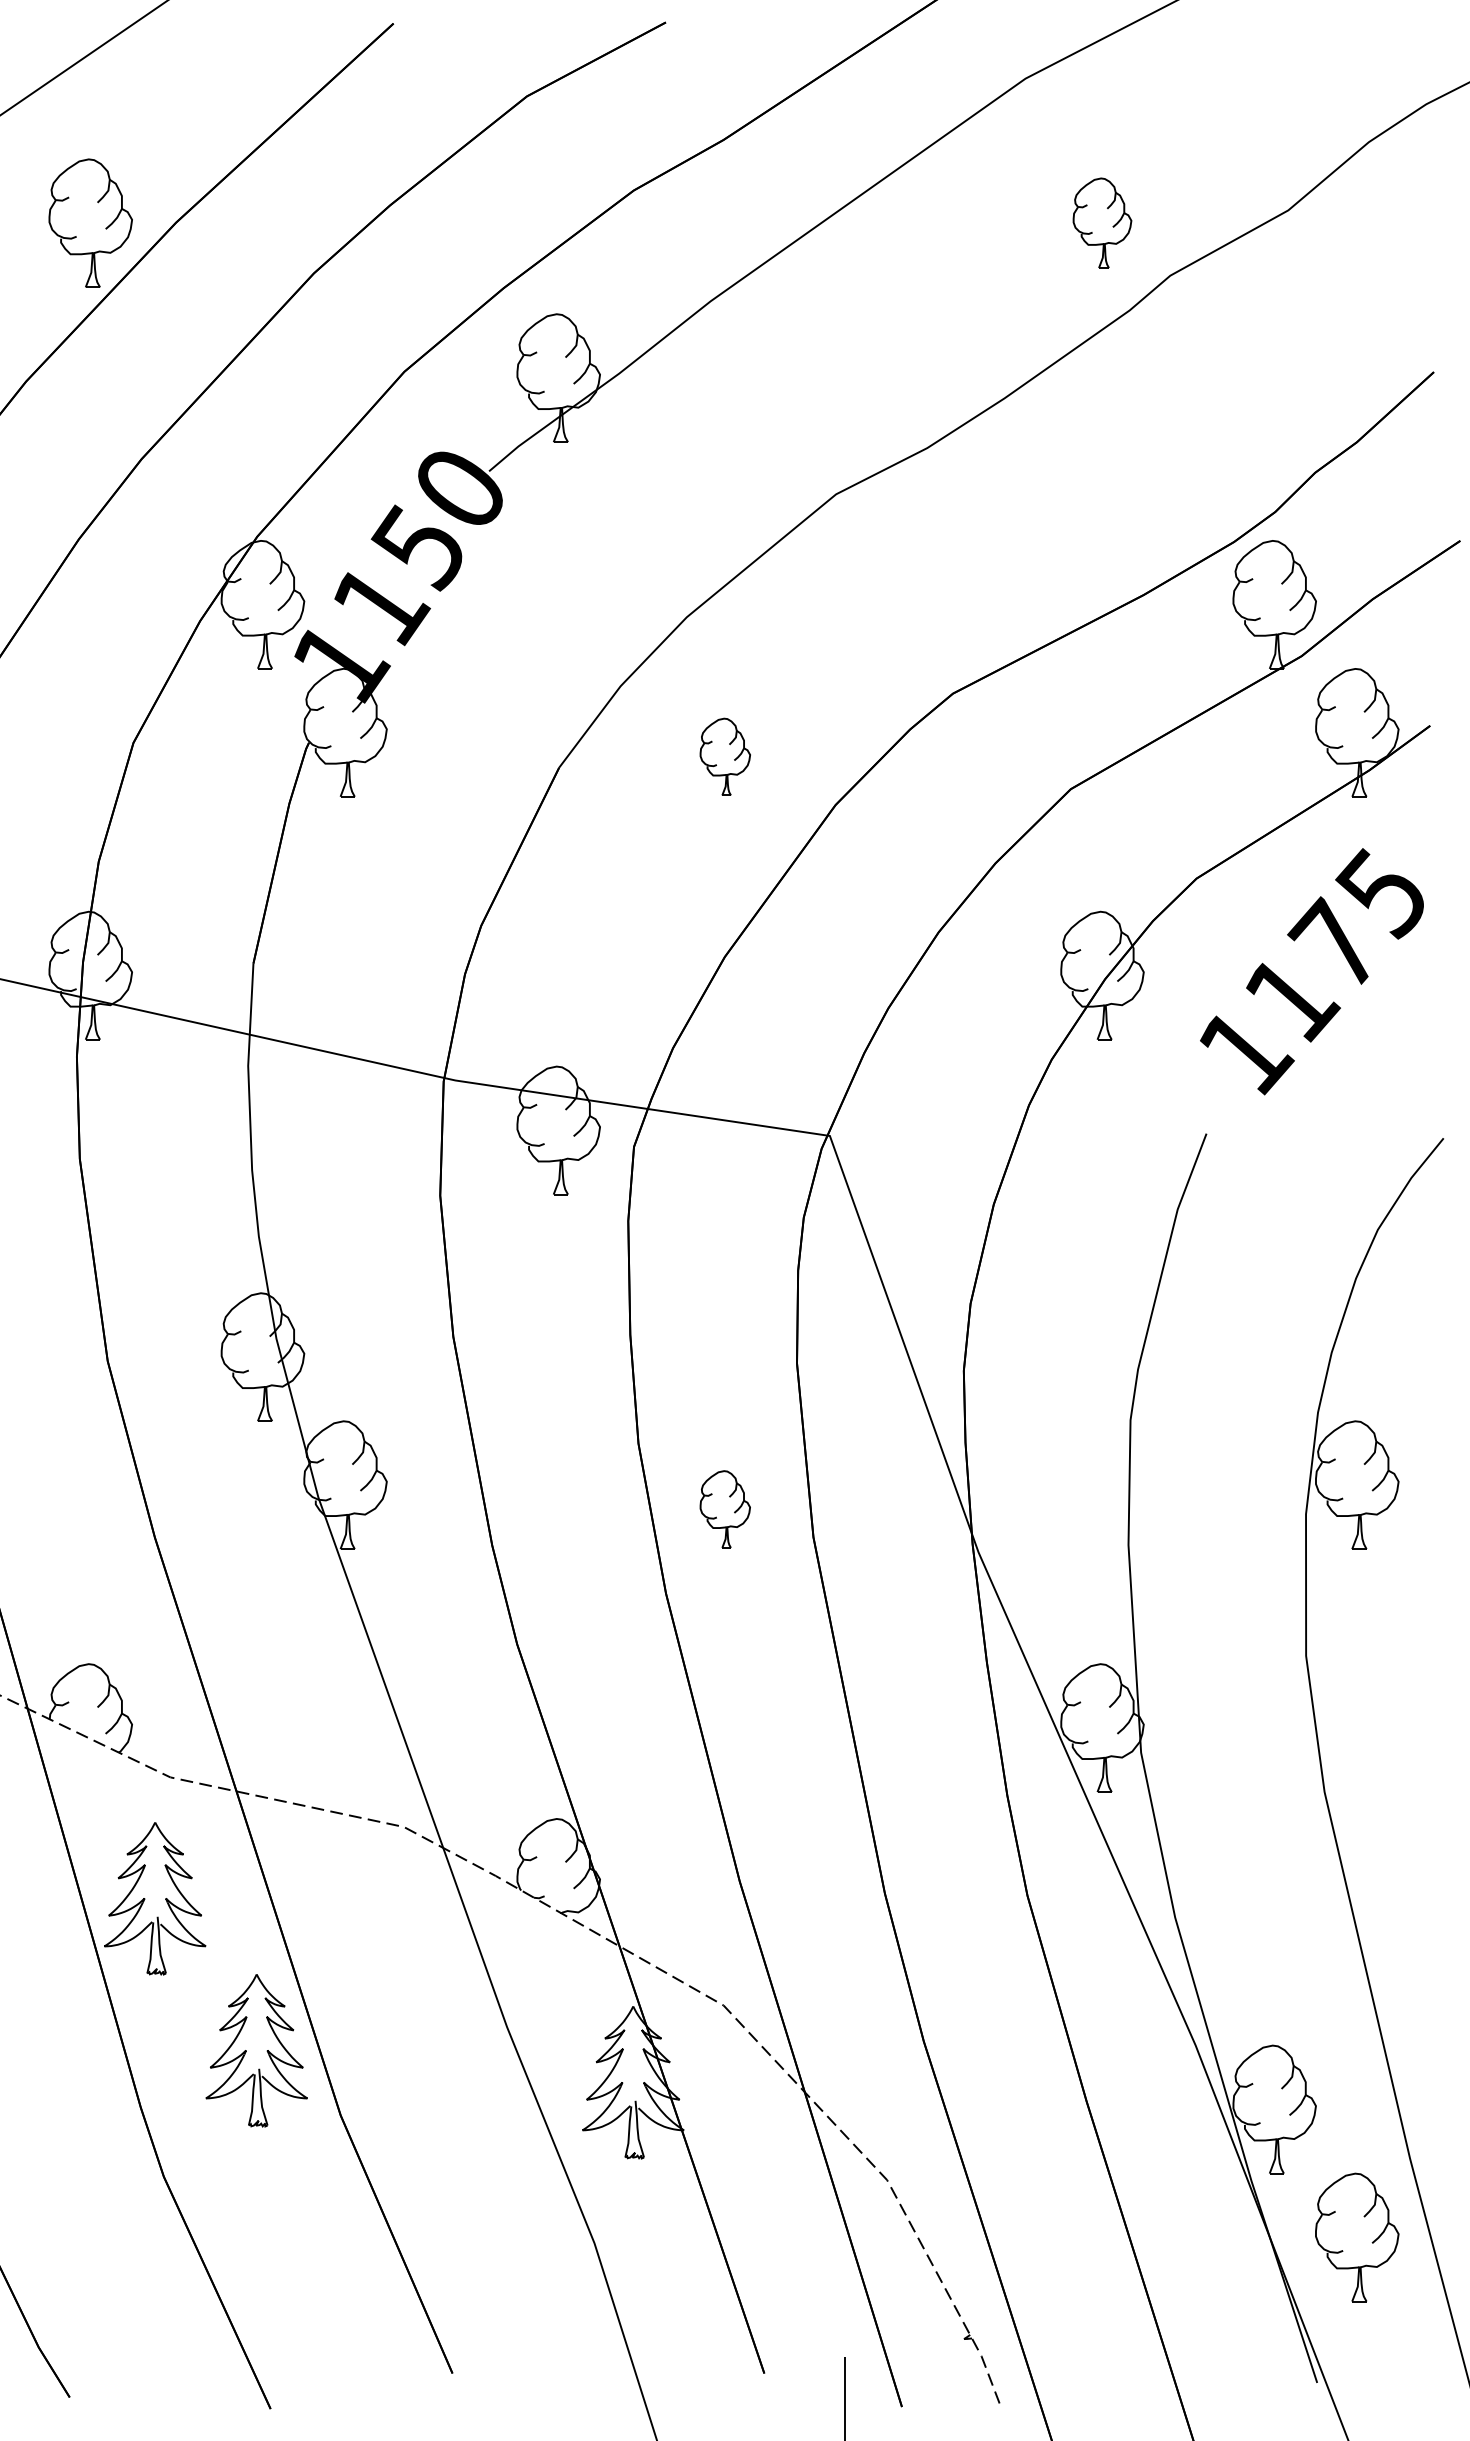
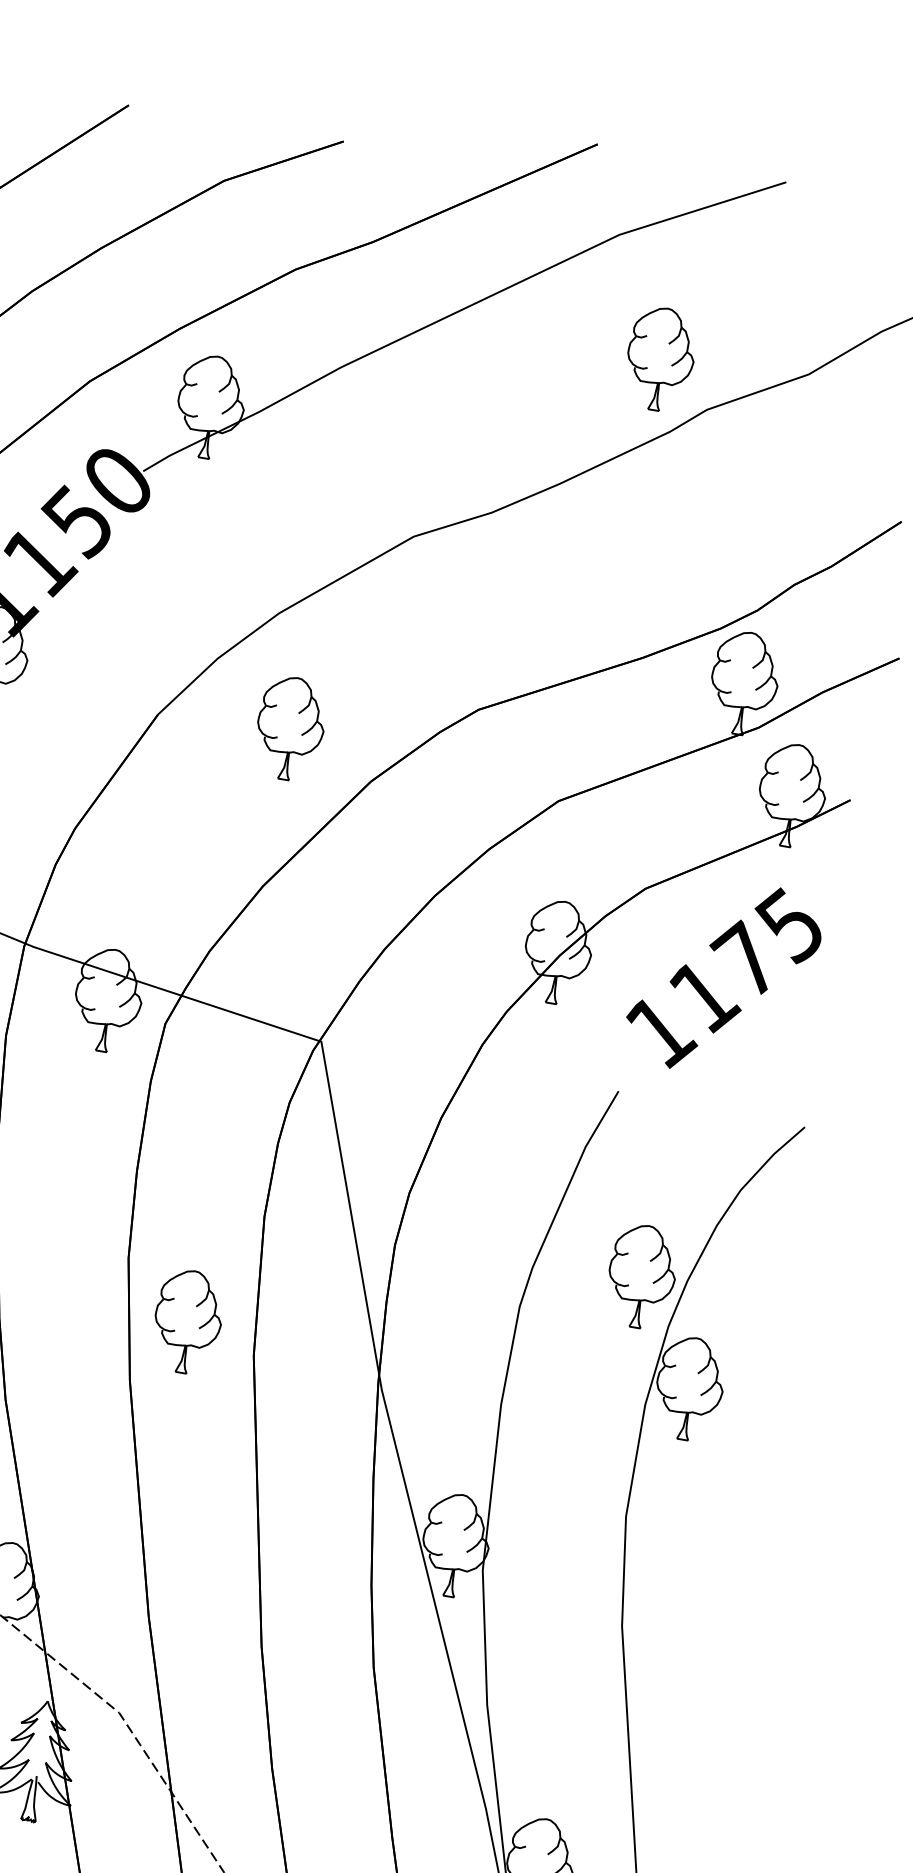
part: (1102, 222) -> (660, 358), size x1.43
part: (725, 756) -> (290, 728), size x1.67
part: (1274, 1356) -> (641, 1276), added
part: (725, 1509) -> (188, 1322), size x1.67

